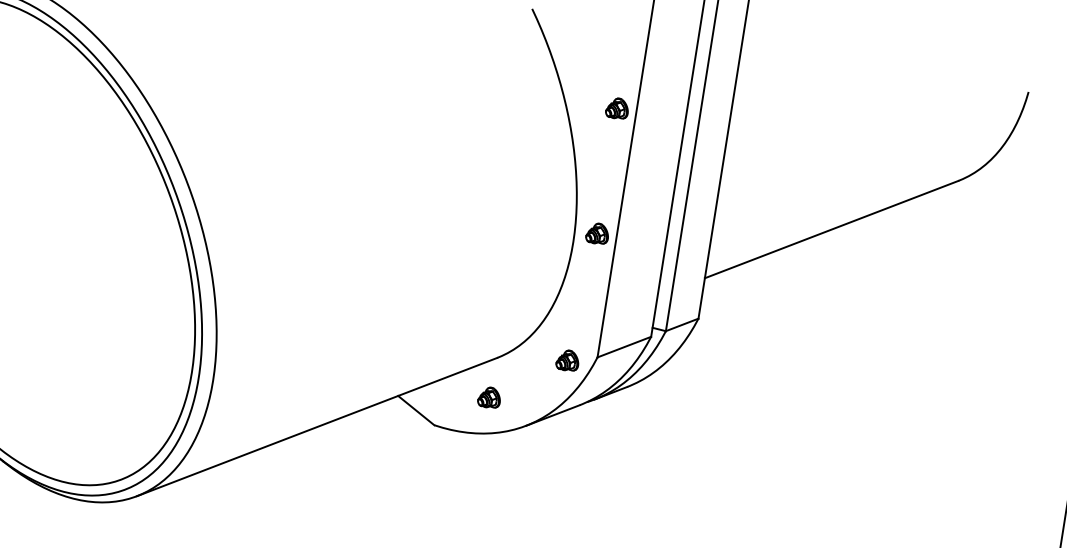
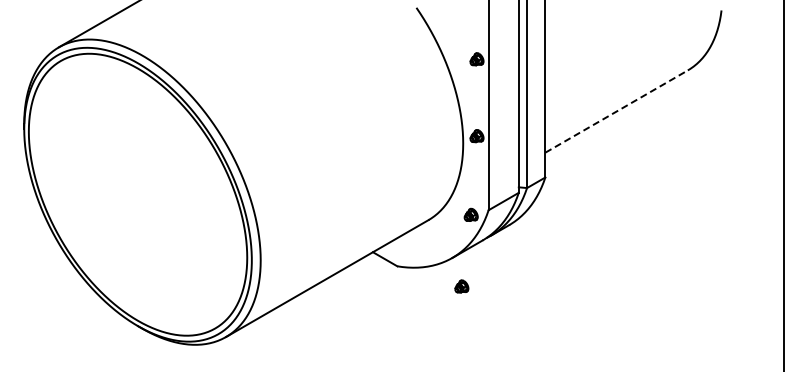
line: (833, 229) -> (617, 111), solid -> dashed
part: (489, 397) -> (461, 286), moved

